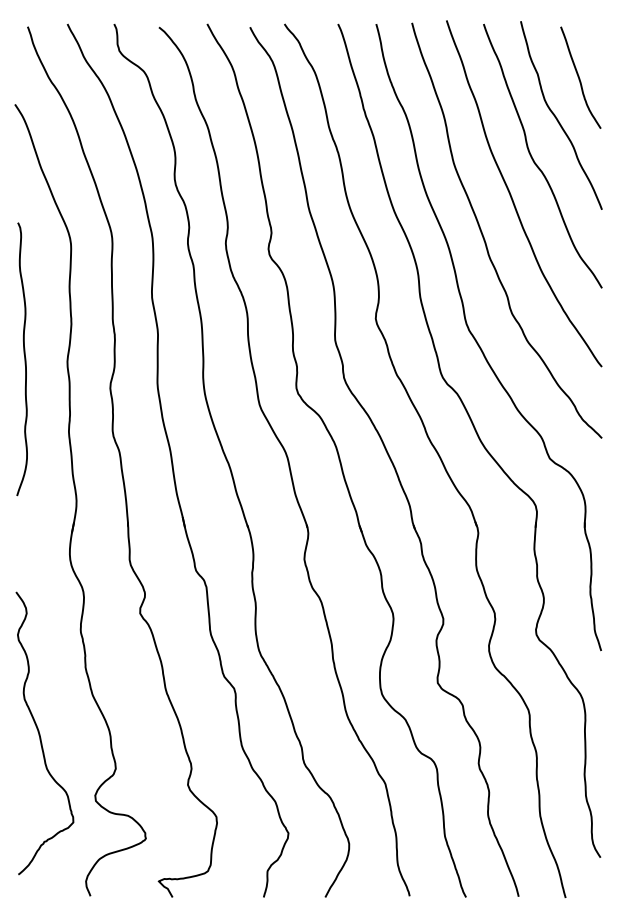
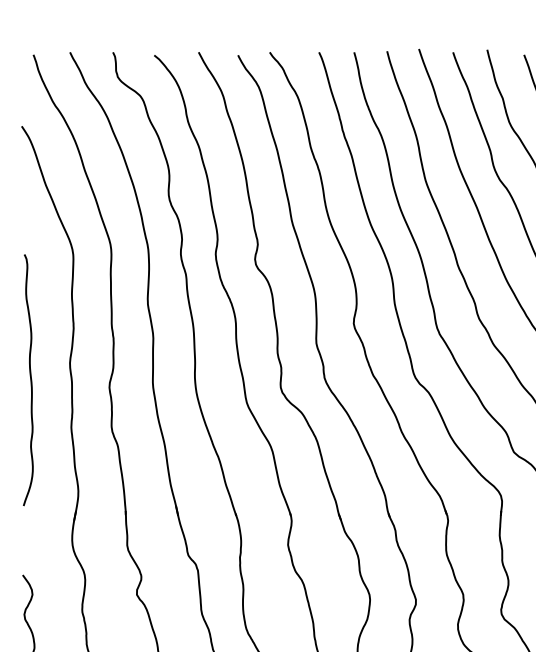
curve: (24, 359) -> (30, 380), moved

